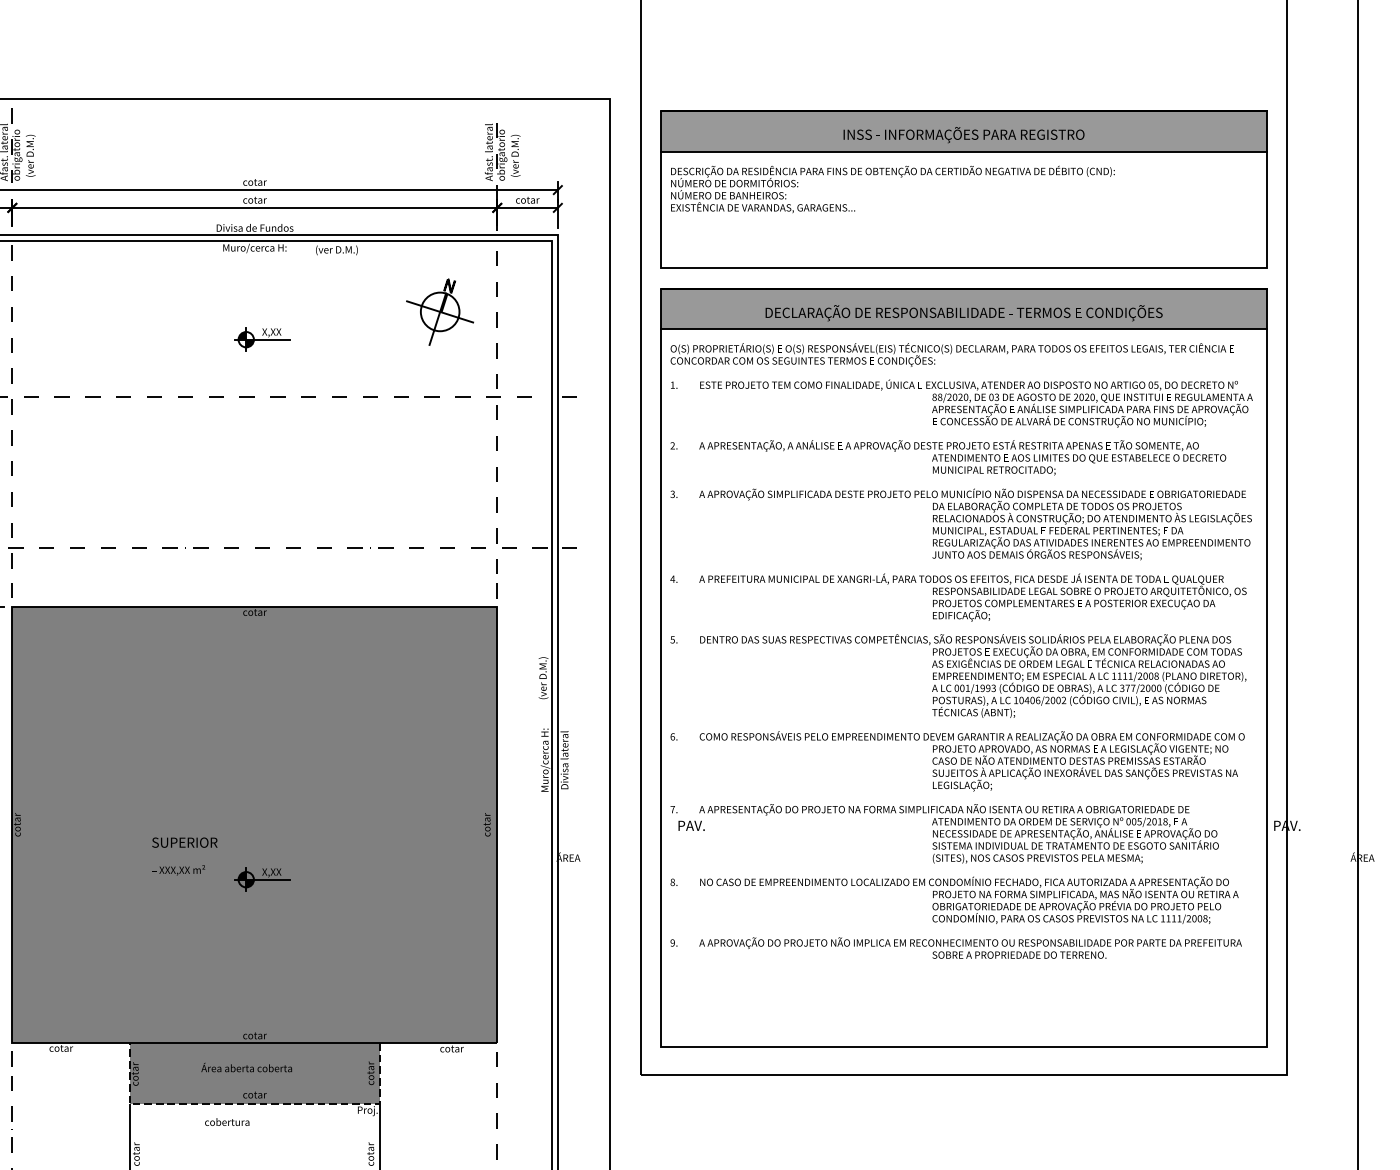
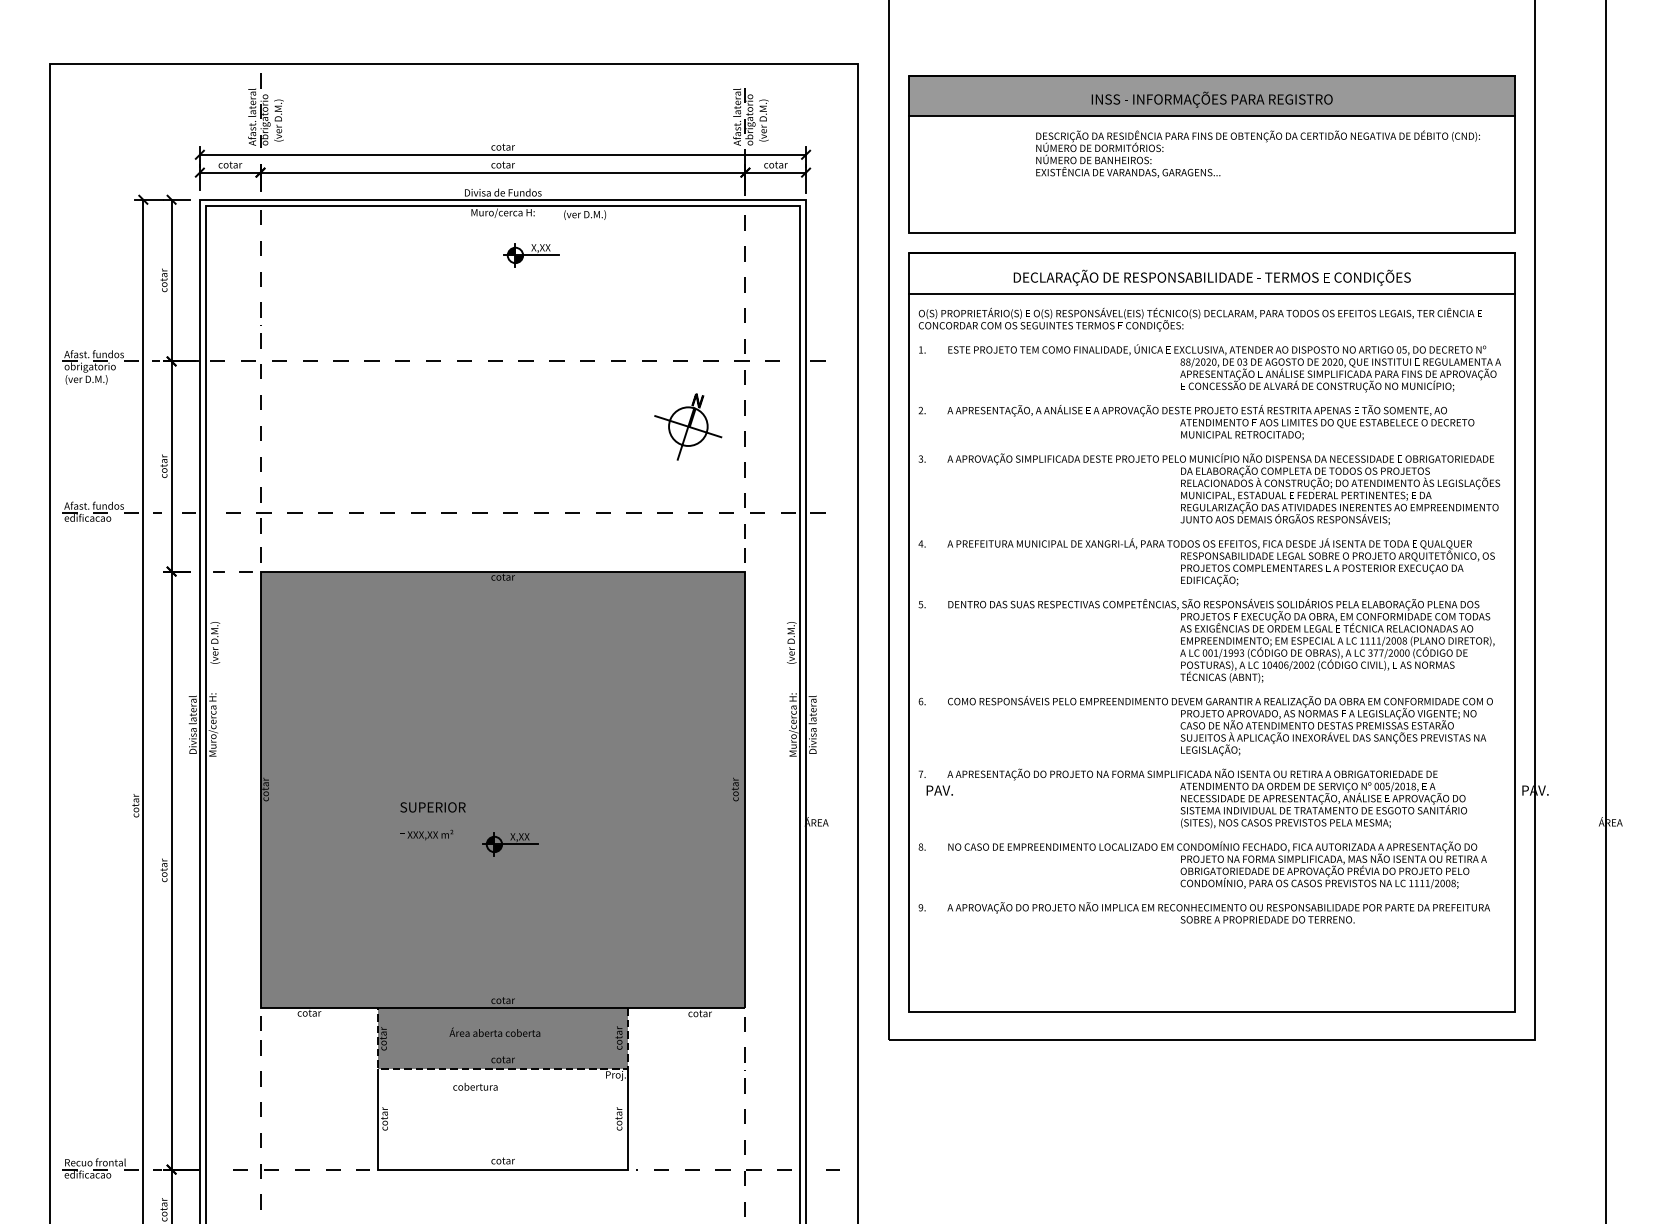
text: (892, 188) -> (1257, 153), moved
fill: (963, 308) -> (1211, 273), removed
part: (440, 311) -> (688, 426), moved
part: (262, 339) -> (531, 255), moved

